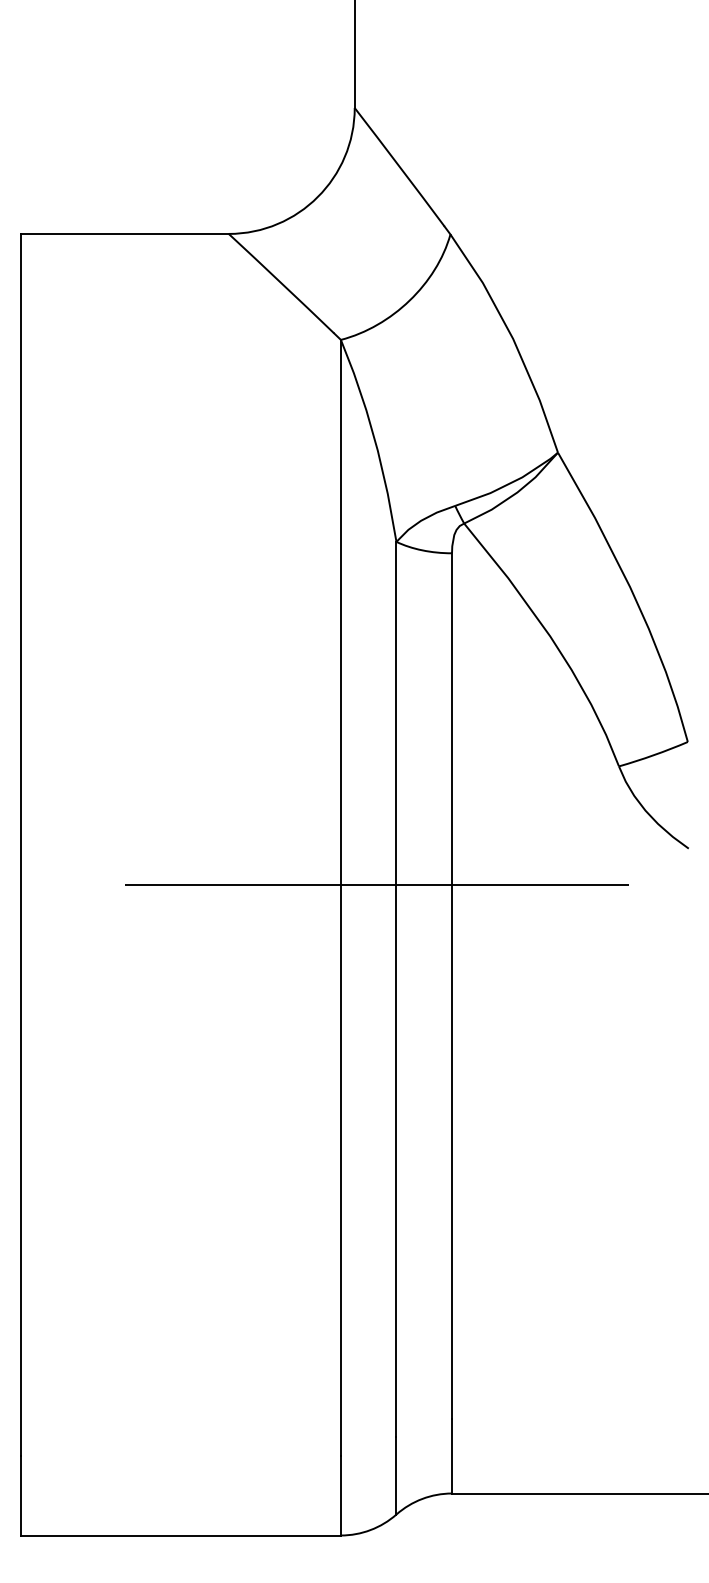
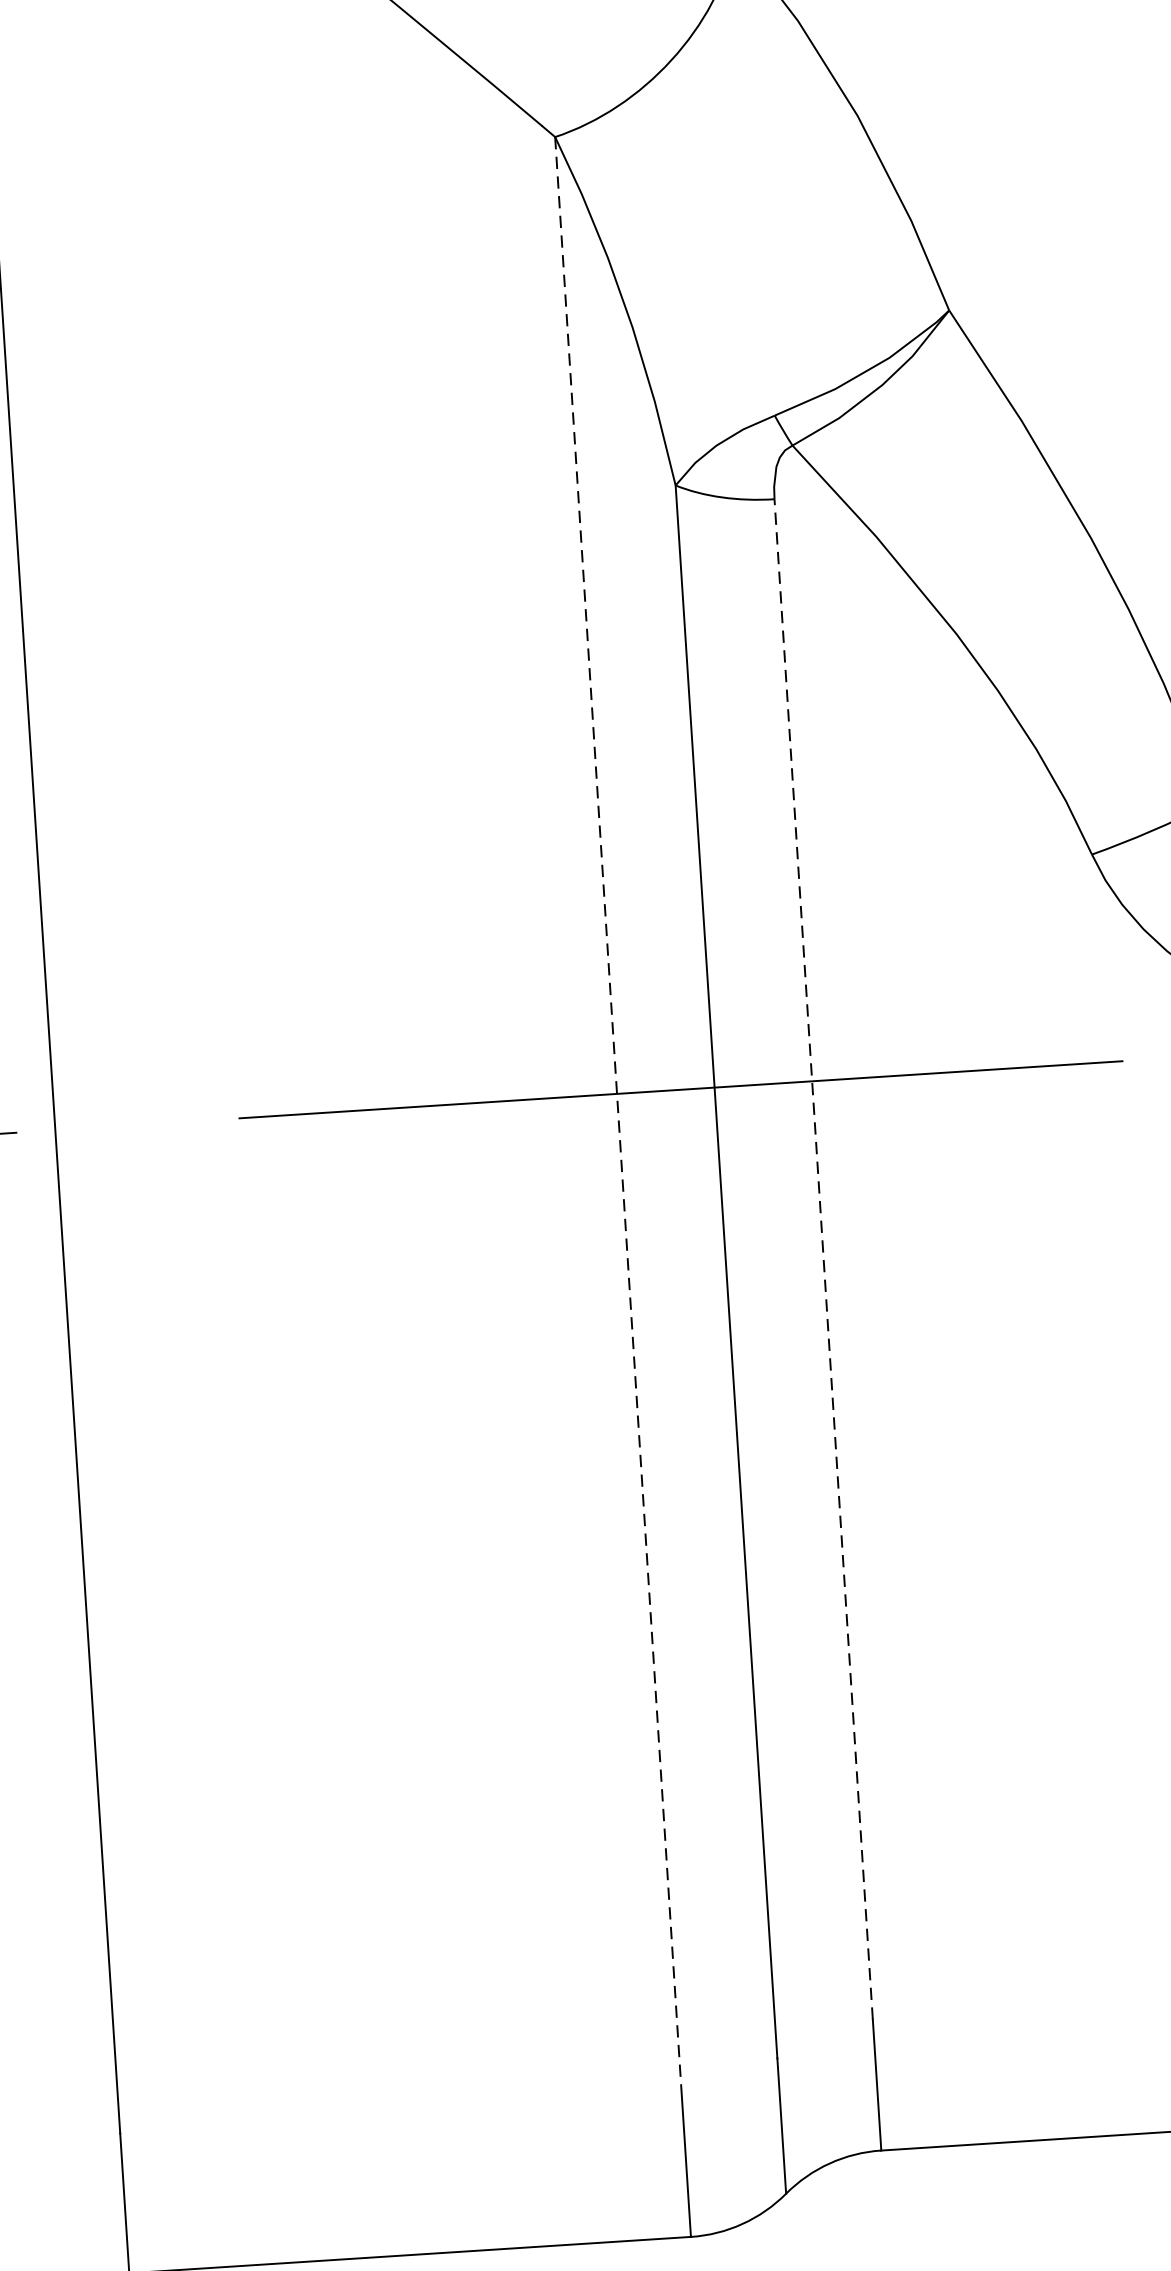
line: (340, 897) -> (617, 1116), solid -> dashed
line: (452, 986) -> (824, 1260), solid -> dashed

